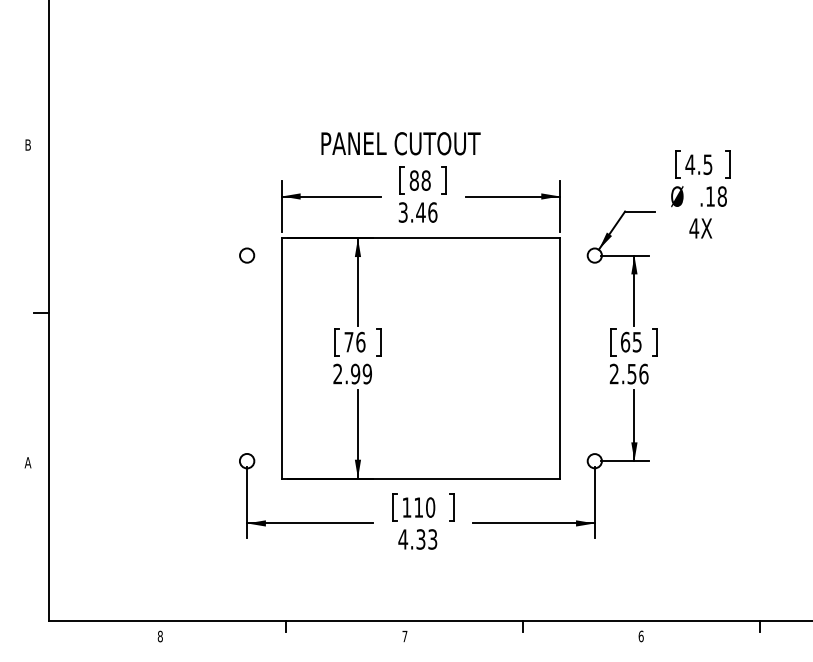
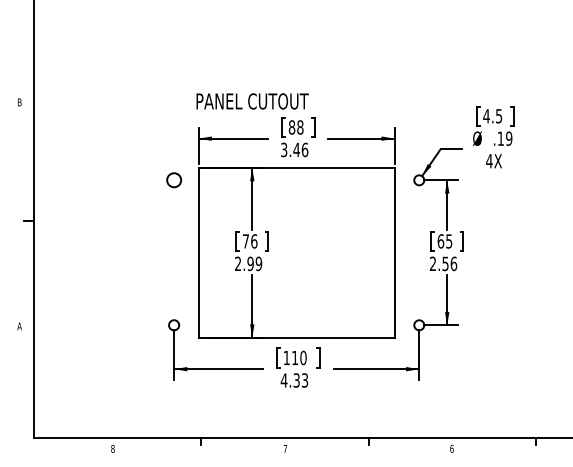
text: (400, 143) -> (252, 101), moved
text: (722, 196) -> (509, 138), .18 -> .19
circle: (246, 255) -> (173, 180), size x1.4

